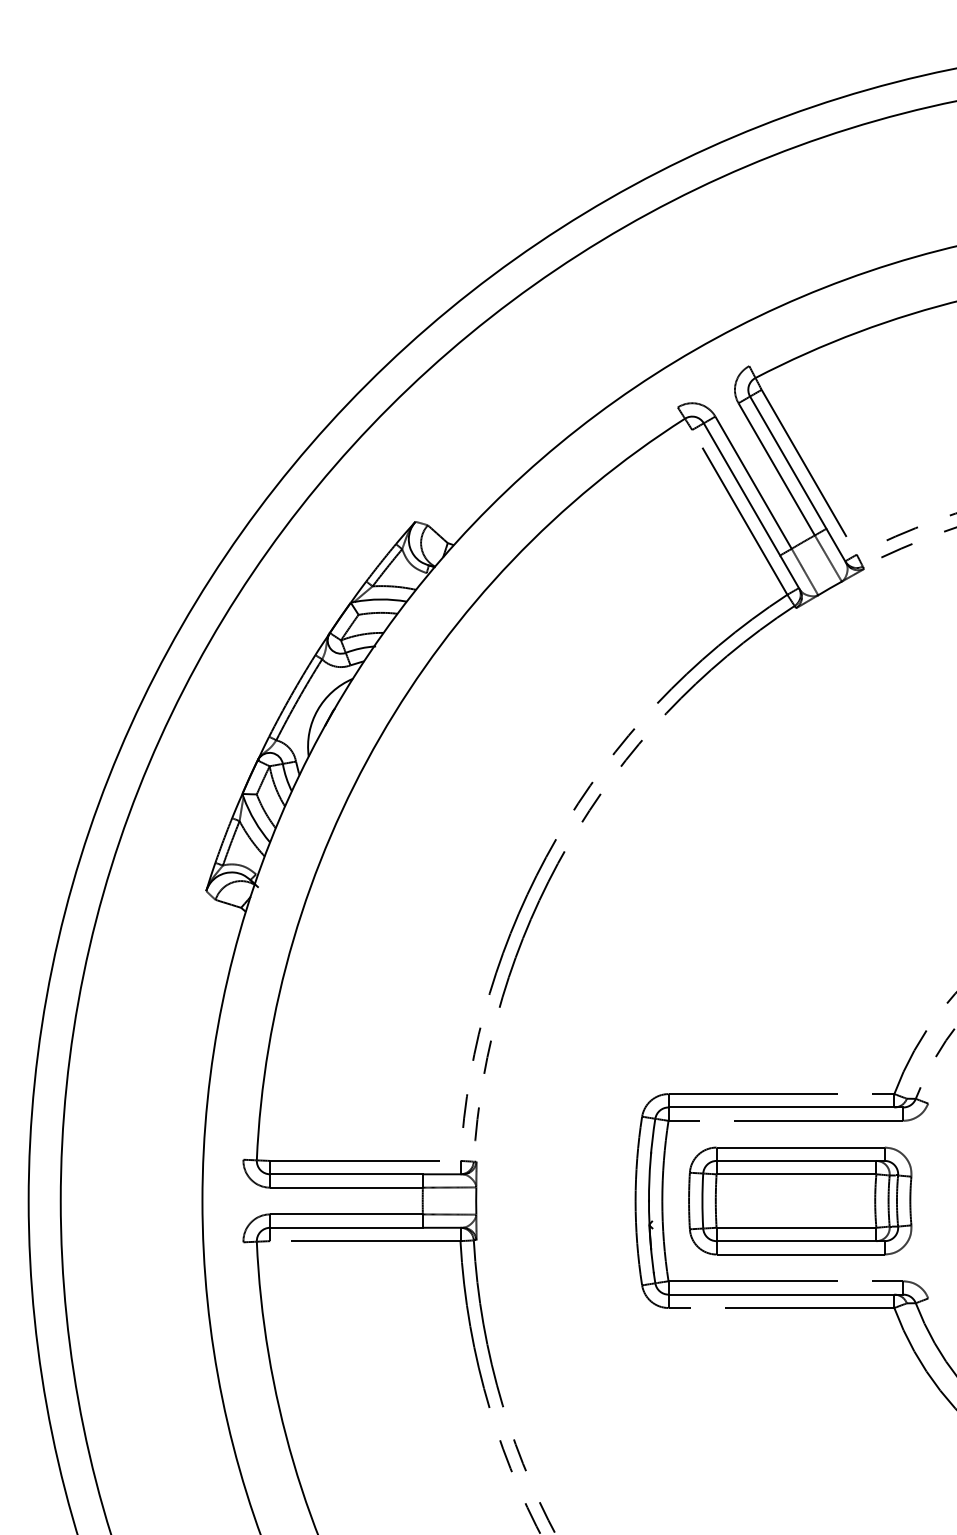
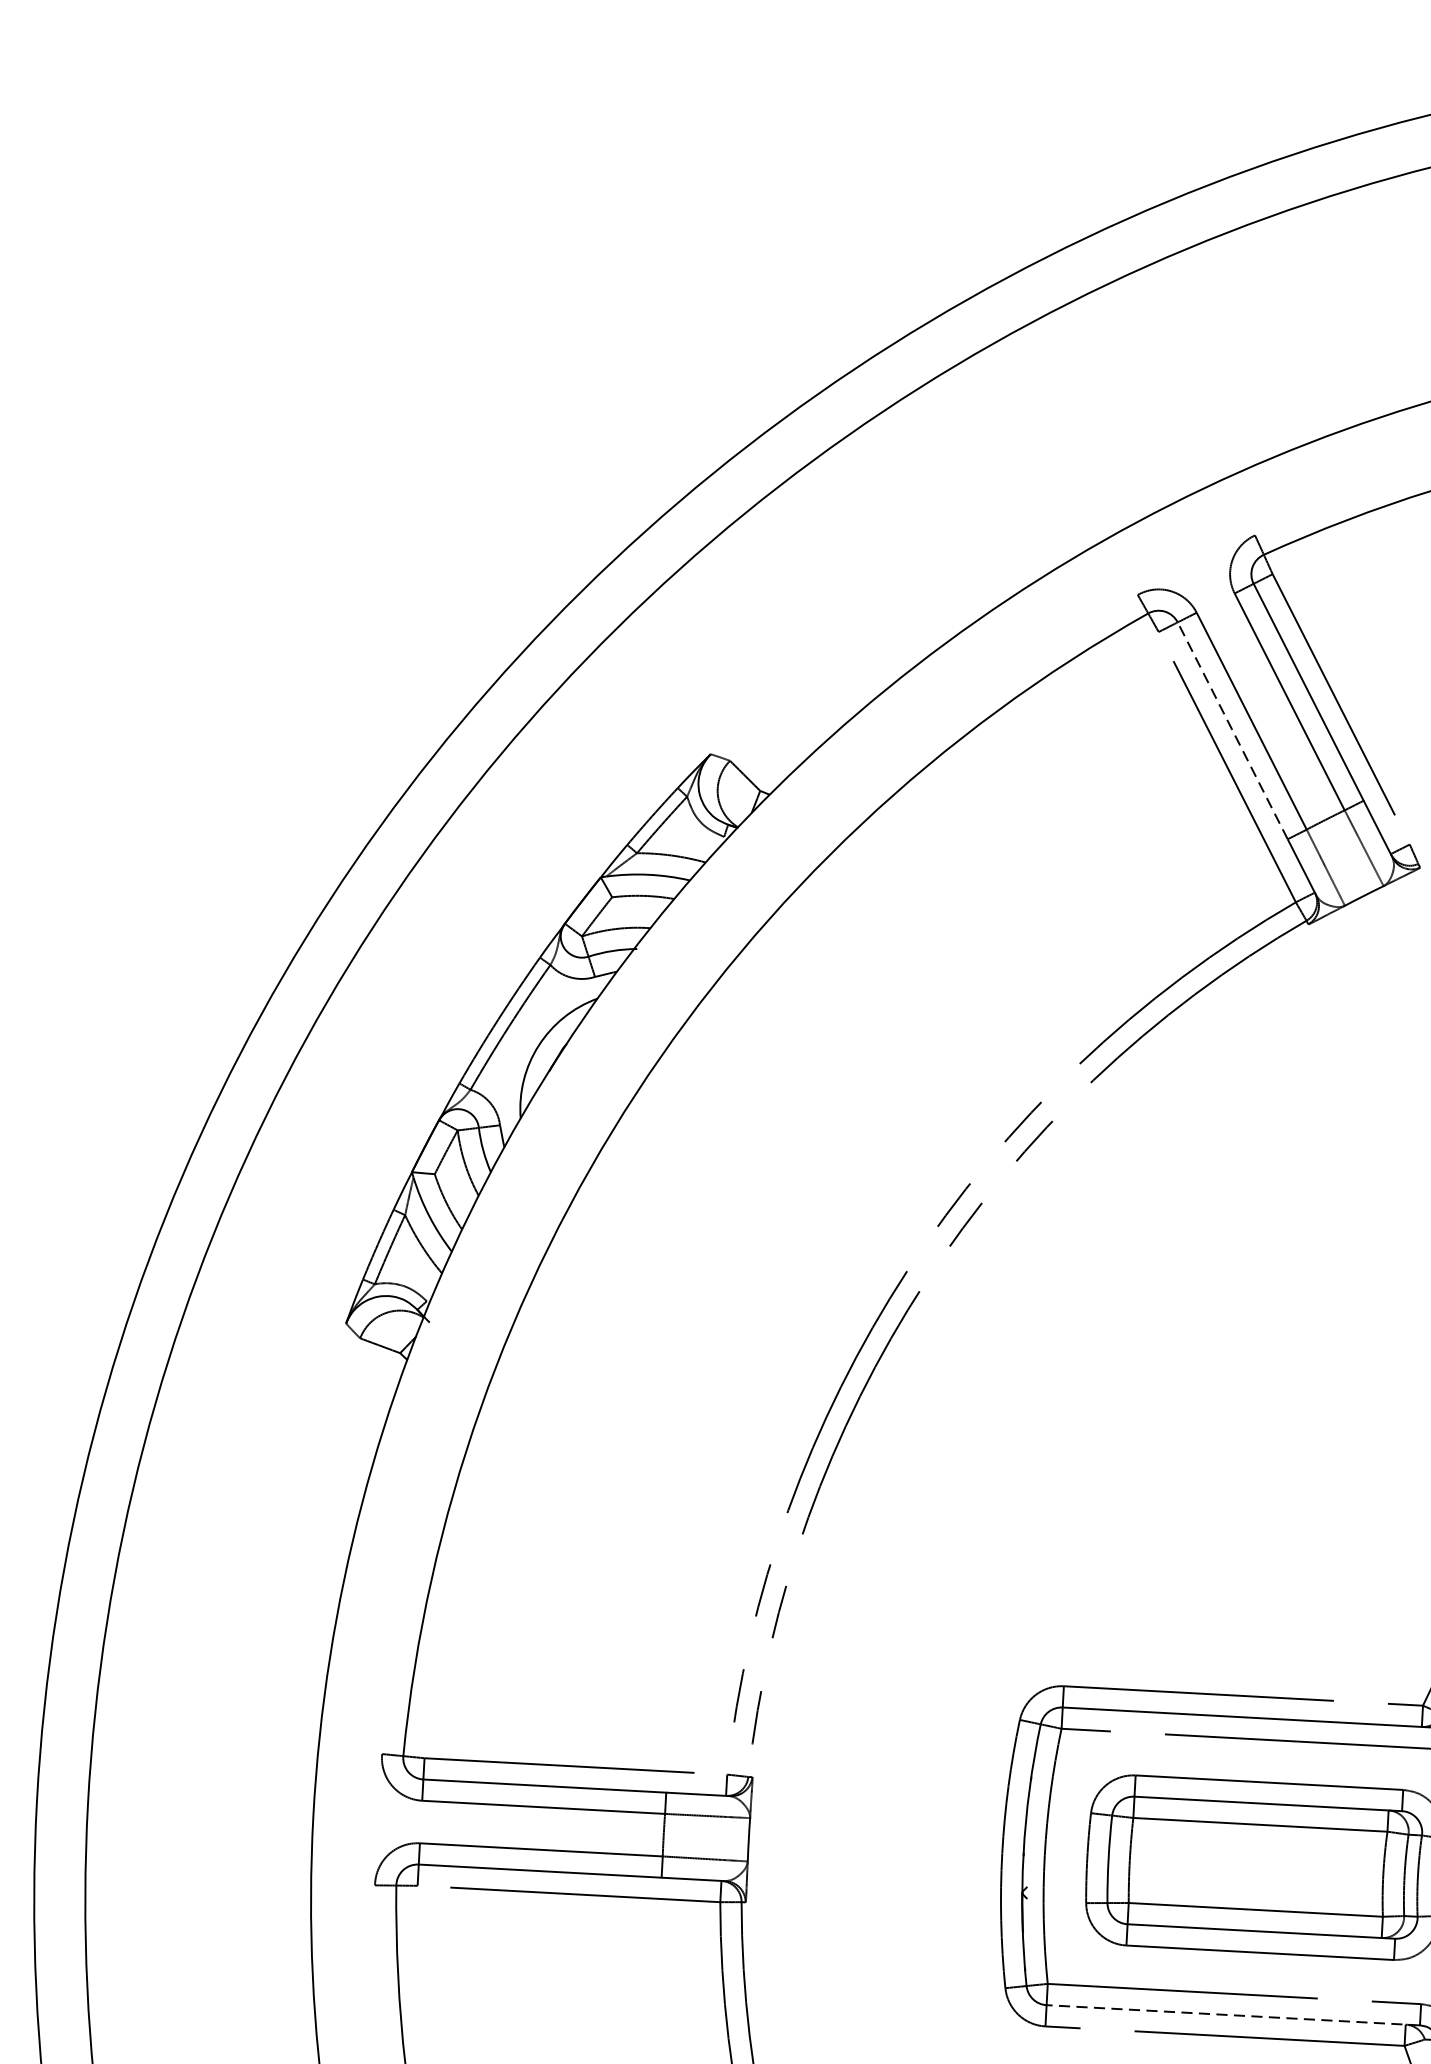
line: (741, 488) -> (1232, 729), solid -> dashed
line: (785, 1294) -> (1232, 2015), solid -> dashed

